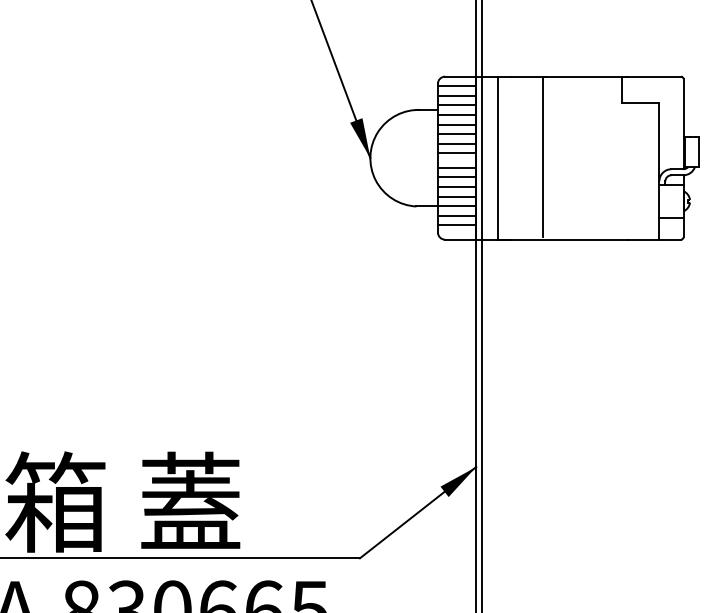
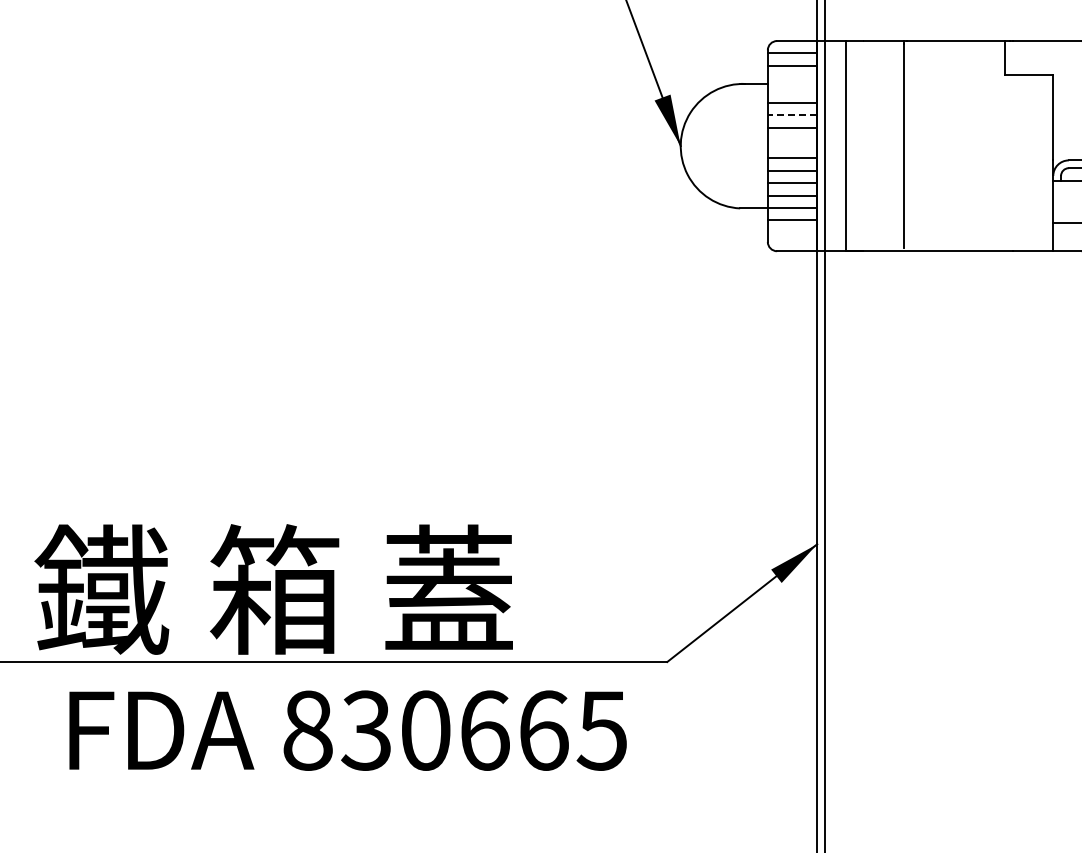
line: (457, 105) -> (792, 78), removed
line: (457, 115) -> (792, 90), removed
line: (457, 134) -> (792, 115), solid -> dashed
line: (457, 153) -> (792, 139), removed
line: (457, 225) -> (792, 232), removed

